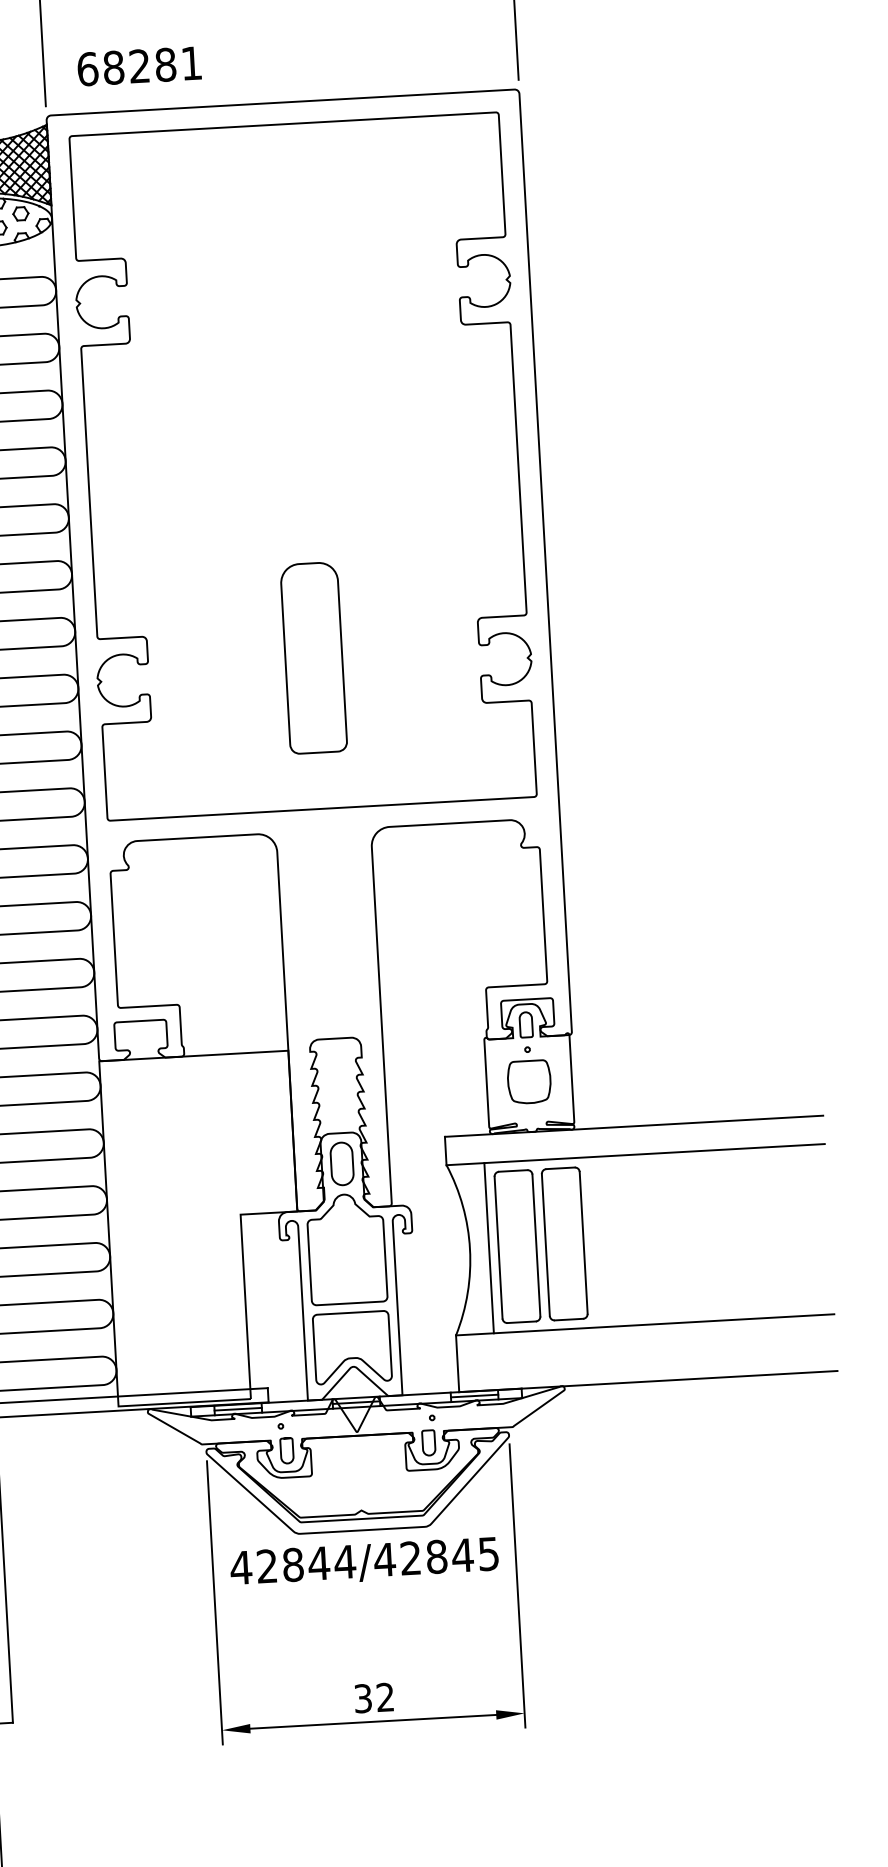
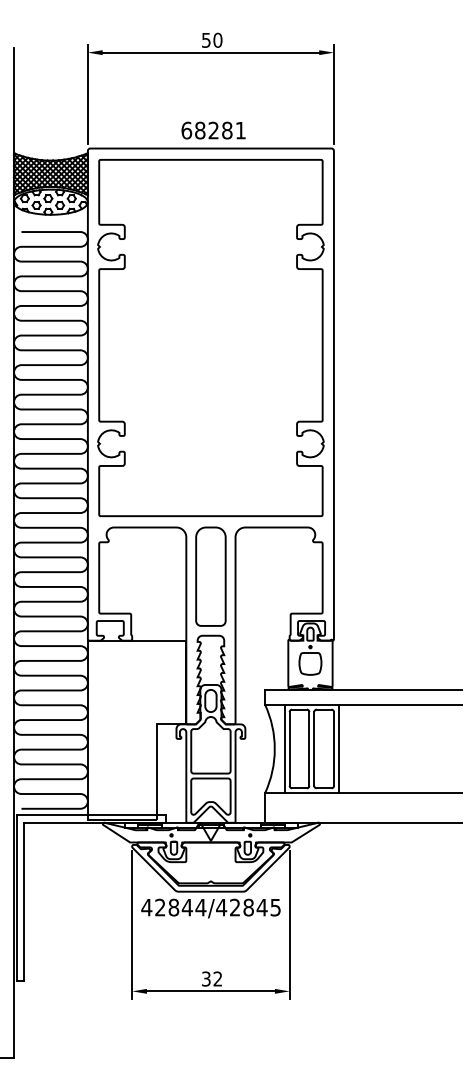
text: (139, 66) -> (213, 130), moved
part: (313, 657) -> (210, 576), moved
line: (592, 1241) -> (338, 748), added

